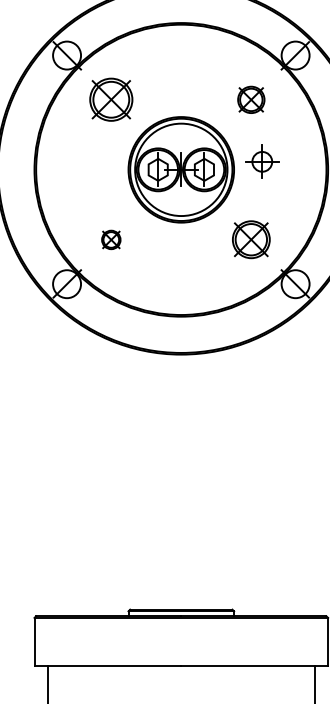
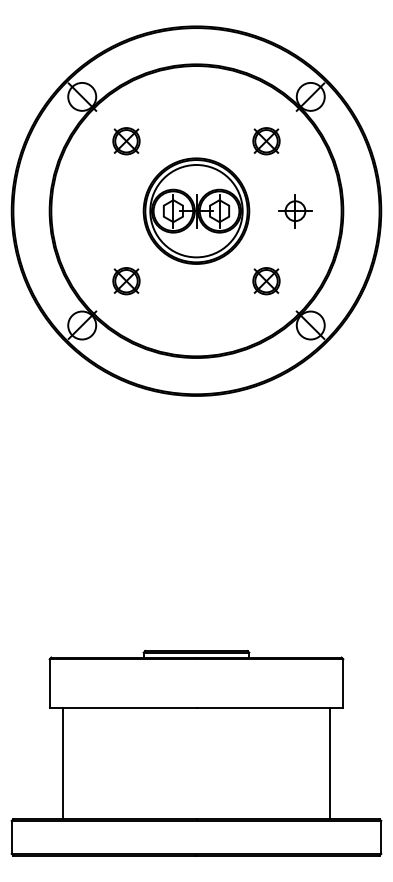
part: (111, 100) -> (126, 141), size x0.62
part: (262, 162) -> (295, 211), moved
part: (111, 240) -> (126, 281), size x1.43
part: (251, 240) -> (266, 281), size x0.71

